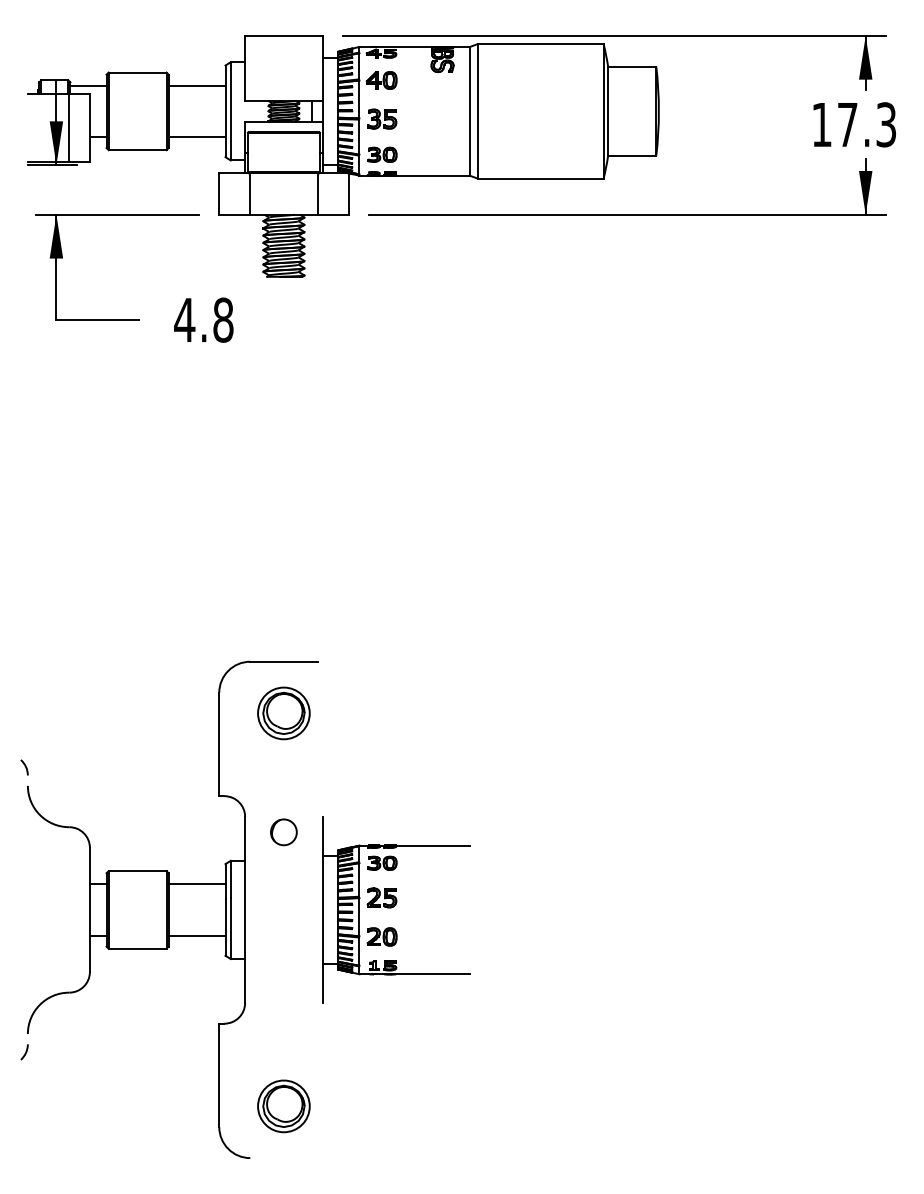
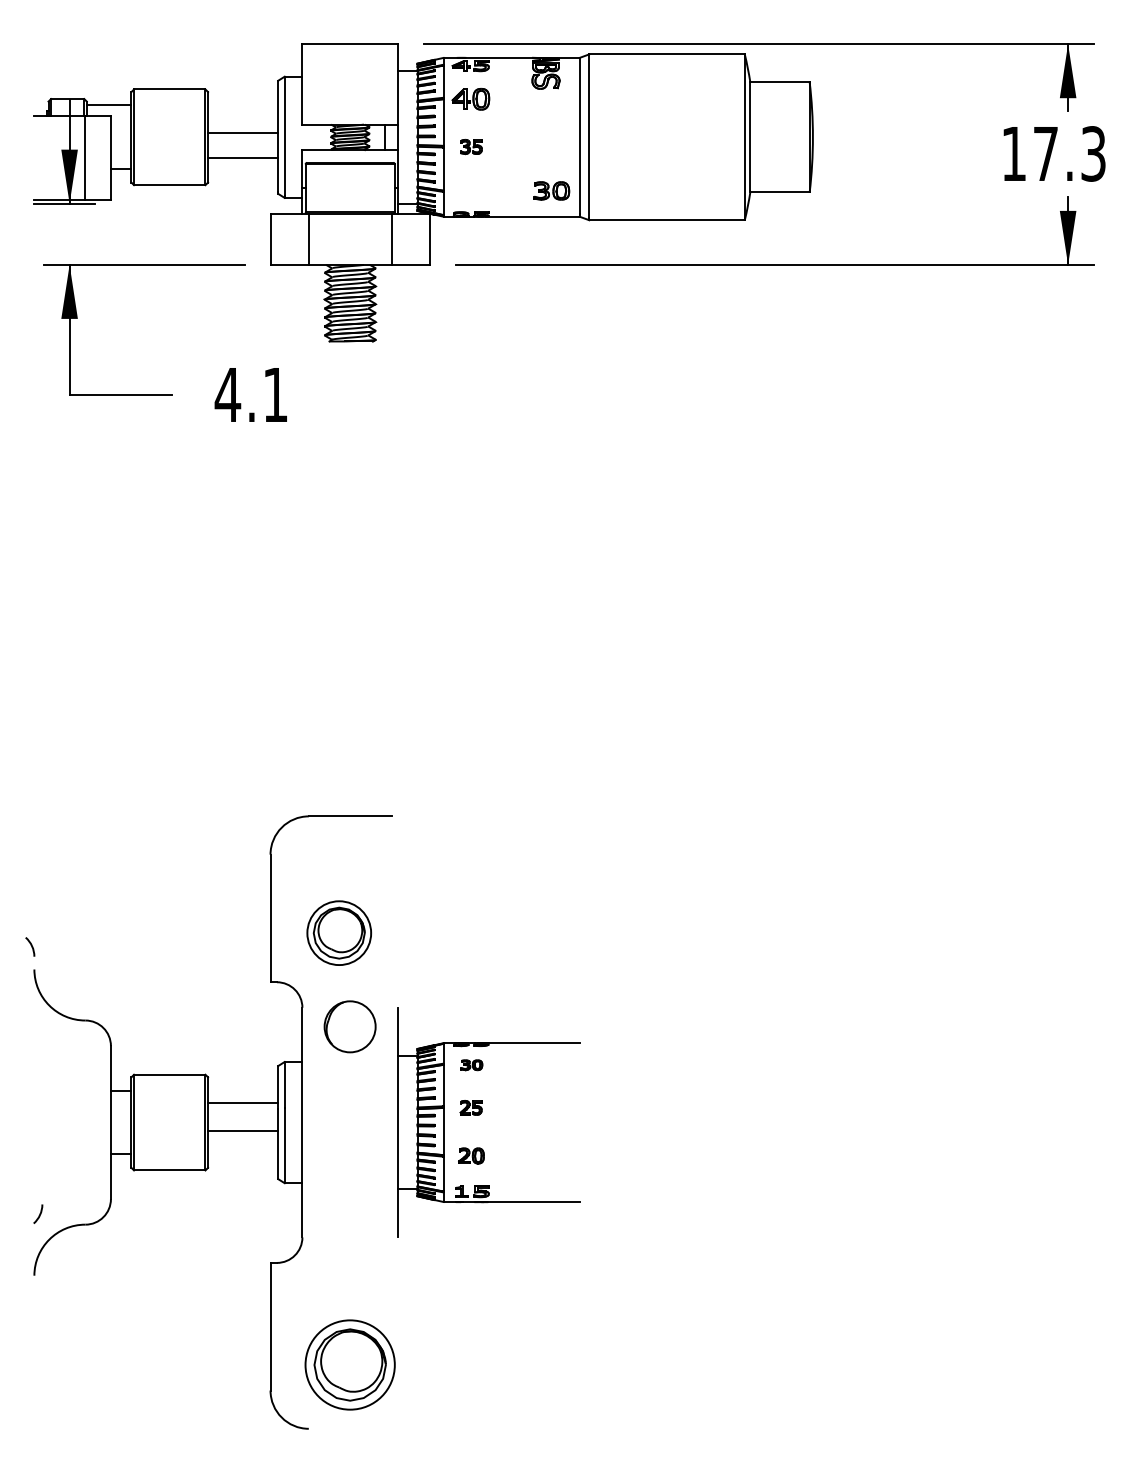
line: (197, 85) -> (243, 158), moved
part: (382, 118) -> (471, 146), size x0.6
line: (197, 137) -> (243, 133), moved
part: (382, 154) -> (551, 190), moved
text: (223, 319) -> (275, 394), 4.8 -> 4.1
part: (284, 712) -> (339, 932), moved
part: (284, 832) -> (350, 1026), size x1.6
part: (382, 863) -> (471, 1065), size x0.6
line: (197, 883) -> (243, 1130), moved
part: (381, 897) -> (470, 1107), size x0.6
line: (197, 935) -> (243, 1103), moved
part: (382, 936) -> (471, 1155), size x0.7
arc: (25, 1051) -> (39, 1213), moved
part: (284, 1105) -> (350, 1364), size x1.4

